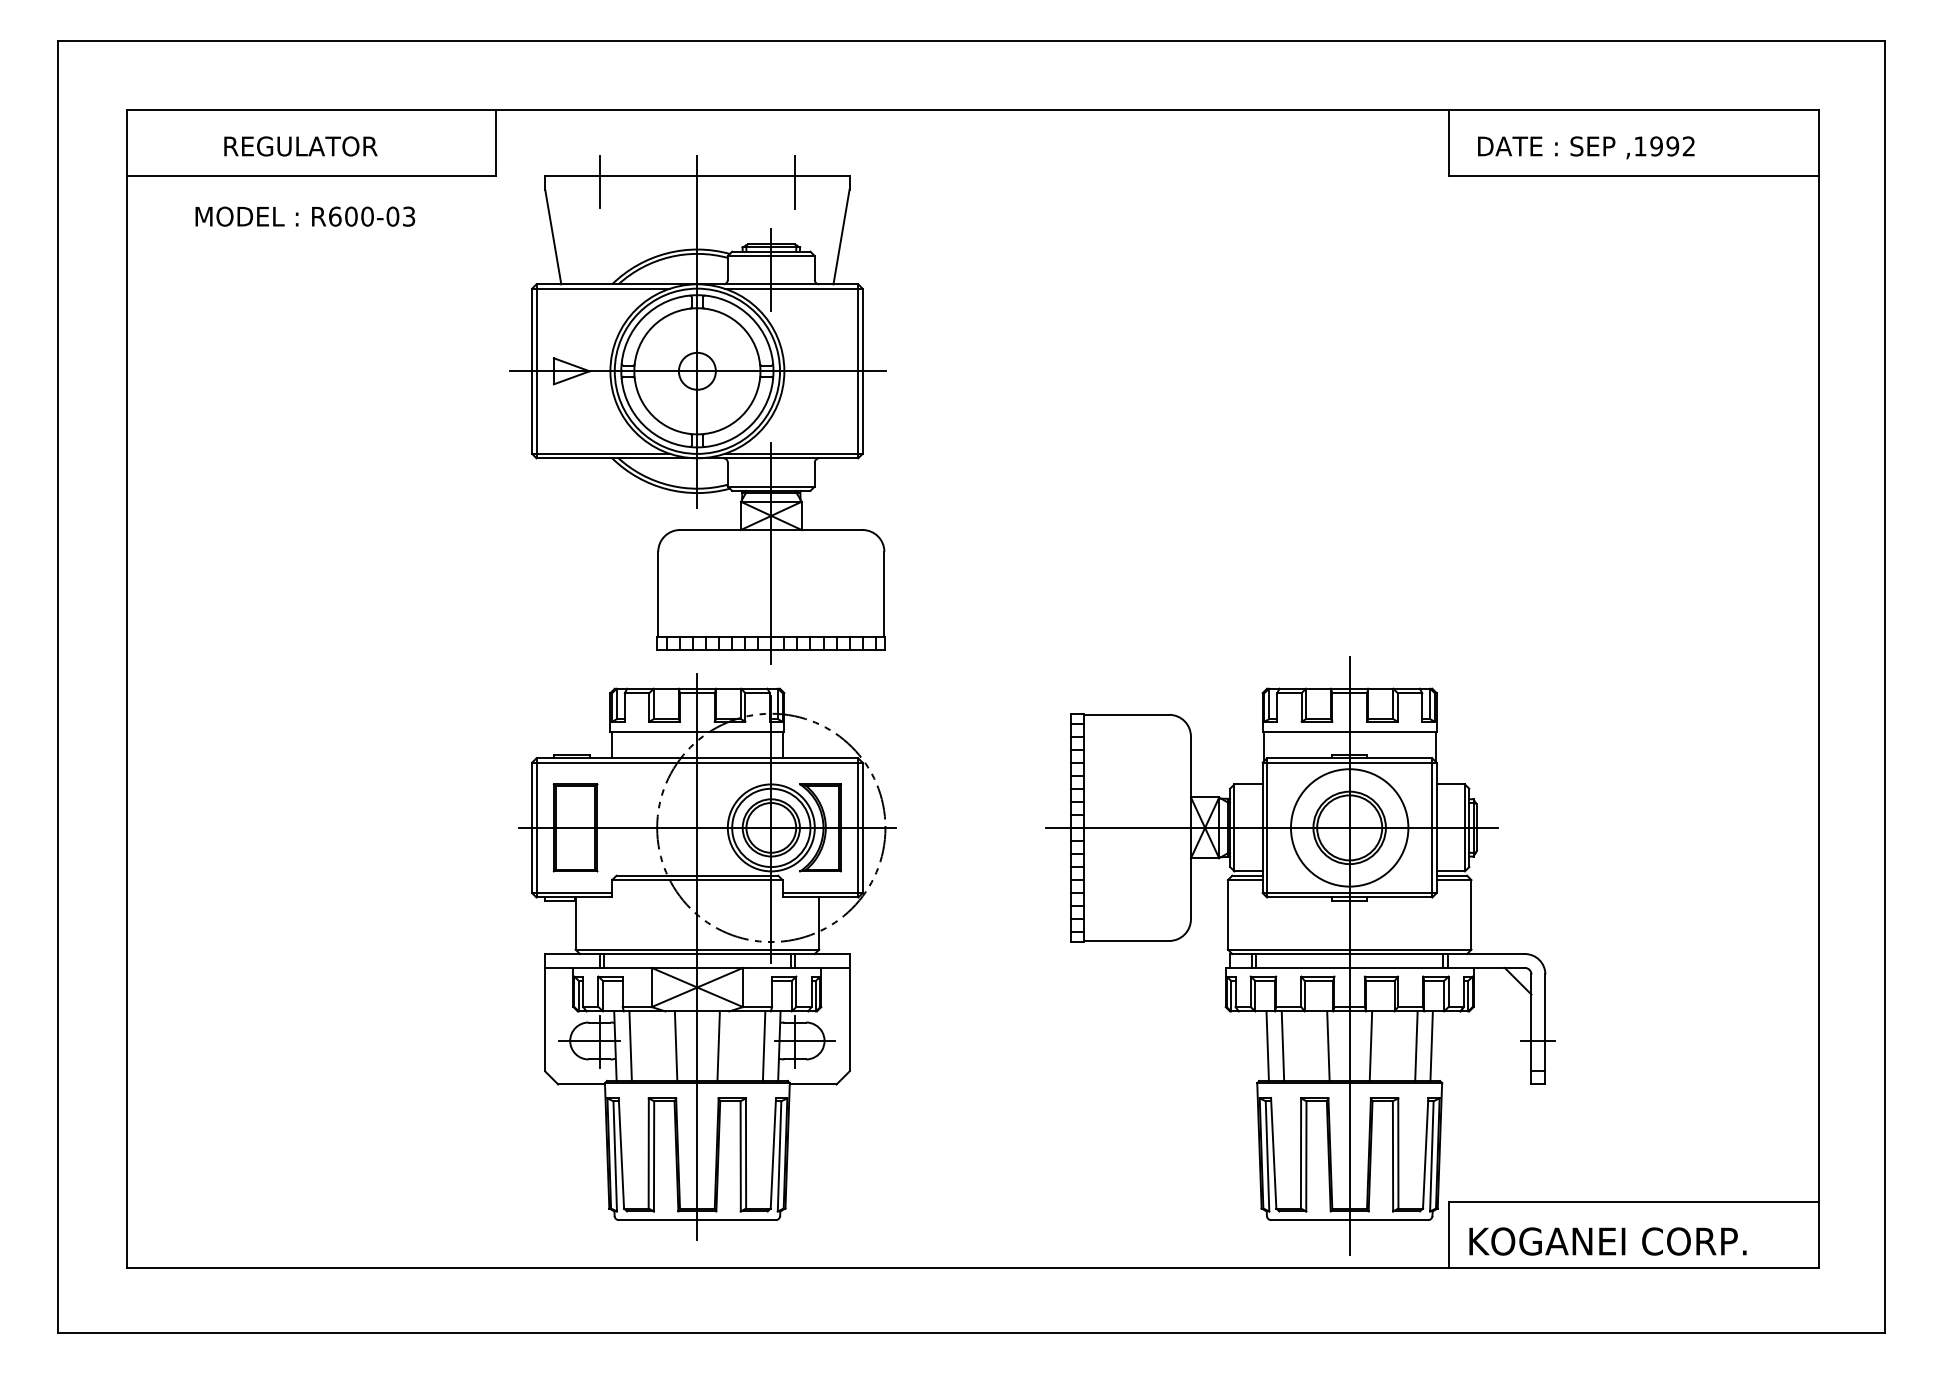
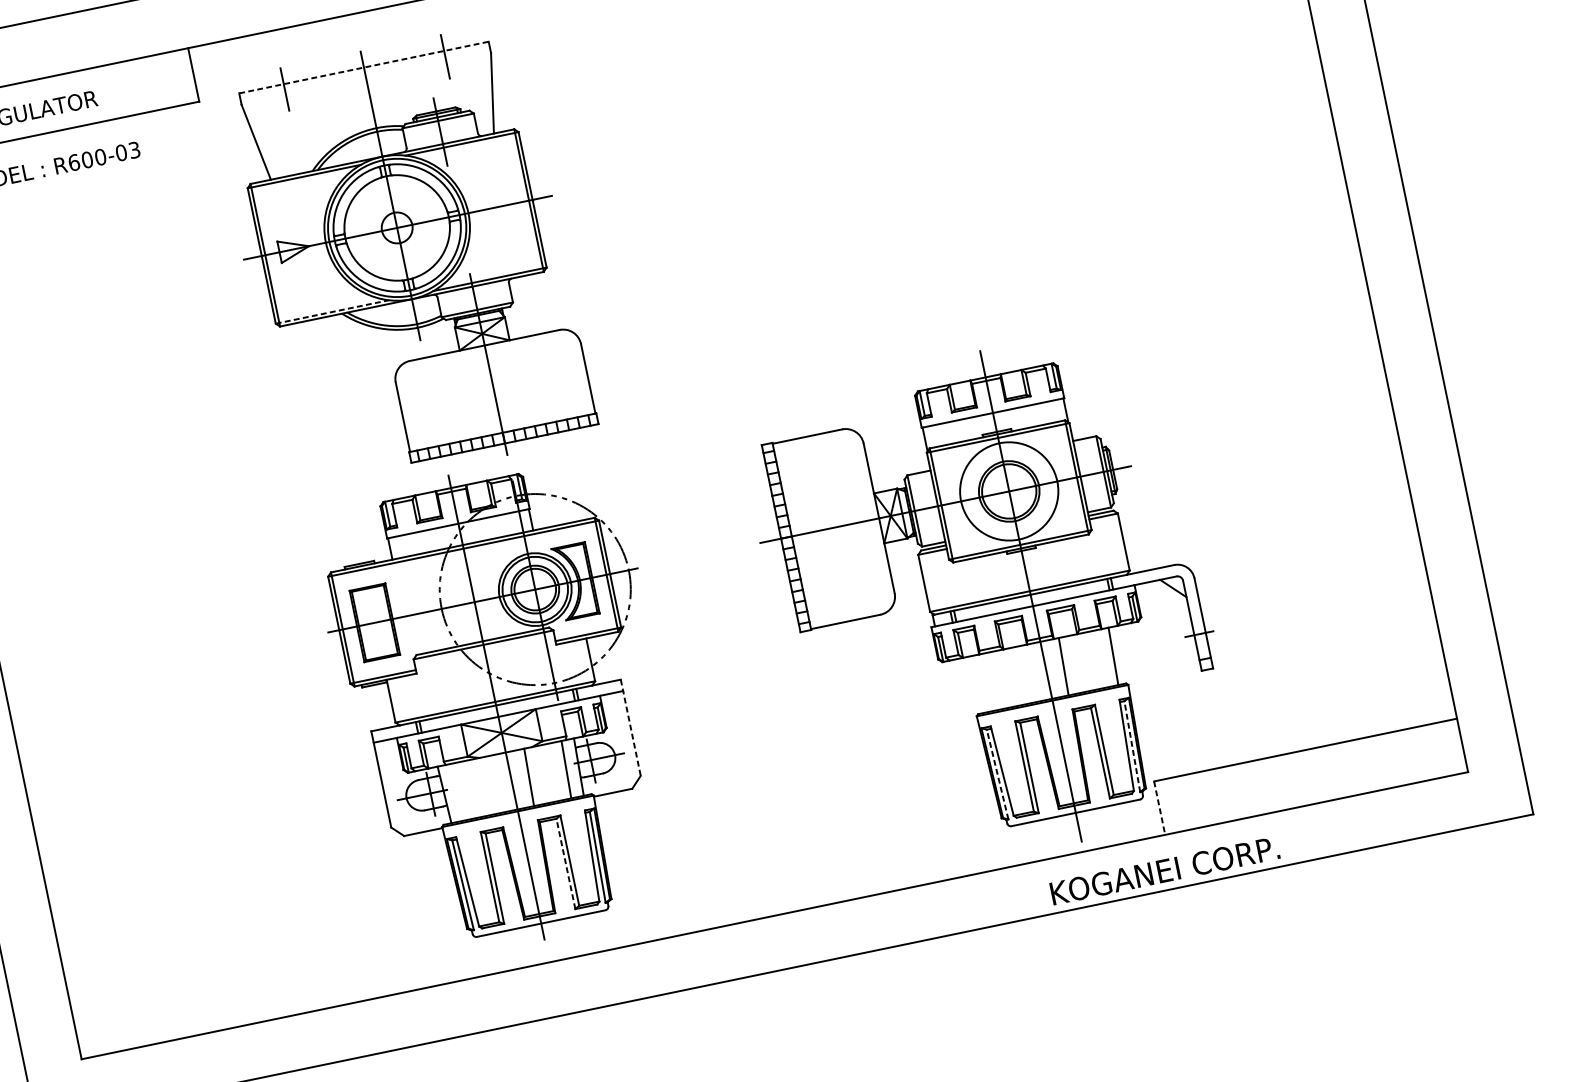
line: (697, 175) -> (364, 67), solid -> dashed
line: (601, 453) -> (332, 311), solid -> dashed
line: (849, 1012) -> (630, 727), solid -> dashed
line: (630, 1046) -> (456, 792), removed
line: (675, 1046) -> (493, 784), removed
line: (1267, 1046) -> (978, 684), removed
line: (1282, 1046) -> (991, 681), removed
line: (1328, 1046) -> (1028, 674), removed
line: (1416, 1046) -> (1101, 659), removed
line: (740, 1155) -> (565, 863), solid -> dashed
line: (1267, 1155) -> (997, 773), solid -> dashed
line: (1431, 1155) -> (1131, 746), solid -> dashed
line: (1448, 1234) -> (1159, 807), solid -> dashed
text: (1607, 1241) -> (1164, 870), moved

